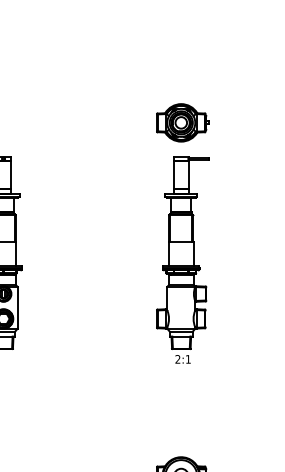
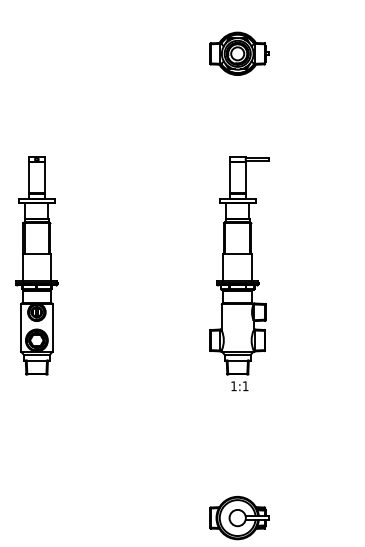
part: (182, 122) -> (239, 53), moved
text: (177, 359) -> (233, 386), 2:1 -> 1:1

